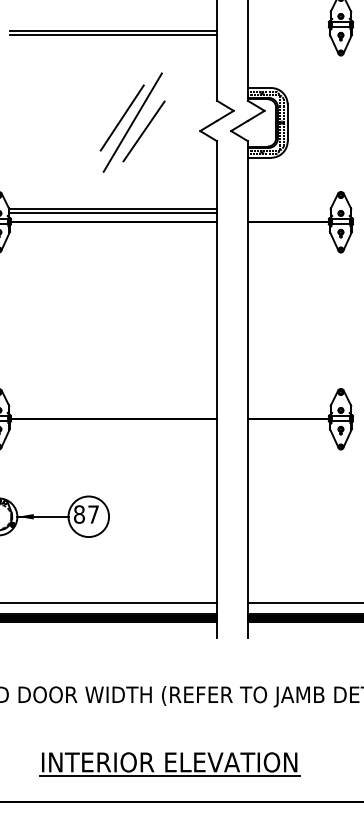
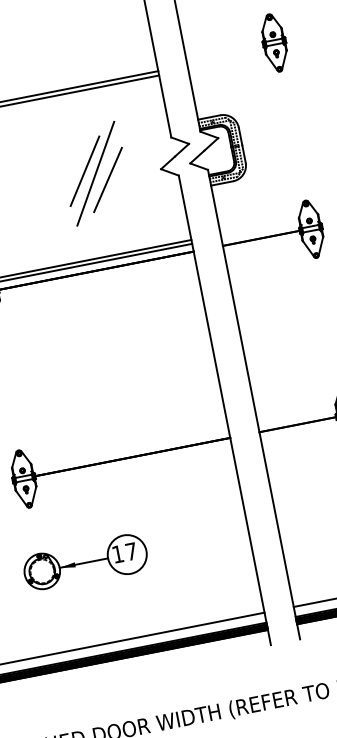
text: (79, 514) -> (118, 554), 87 -> 17

